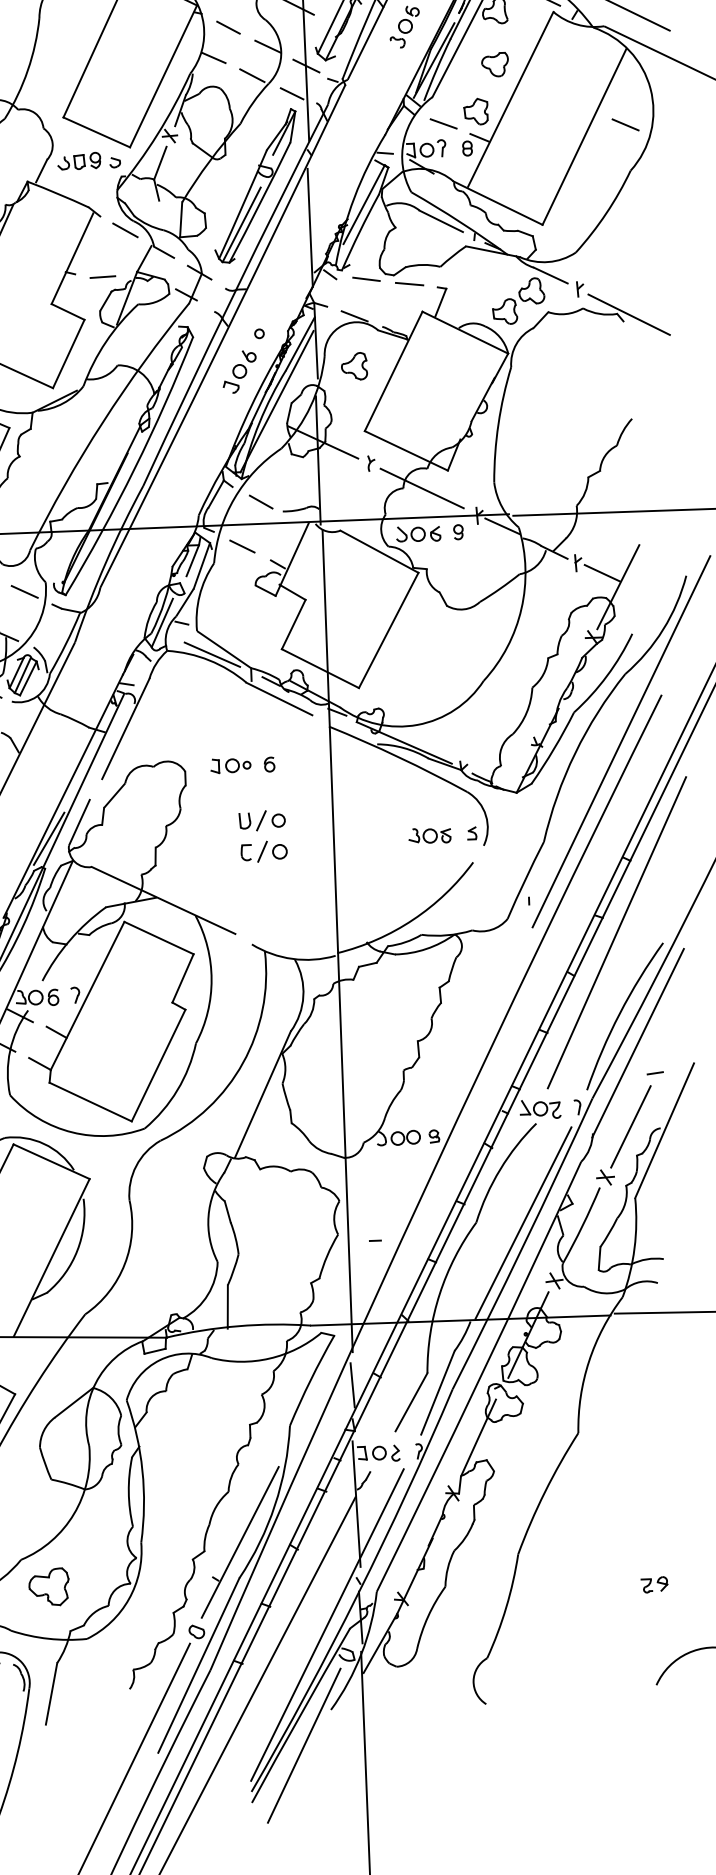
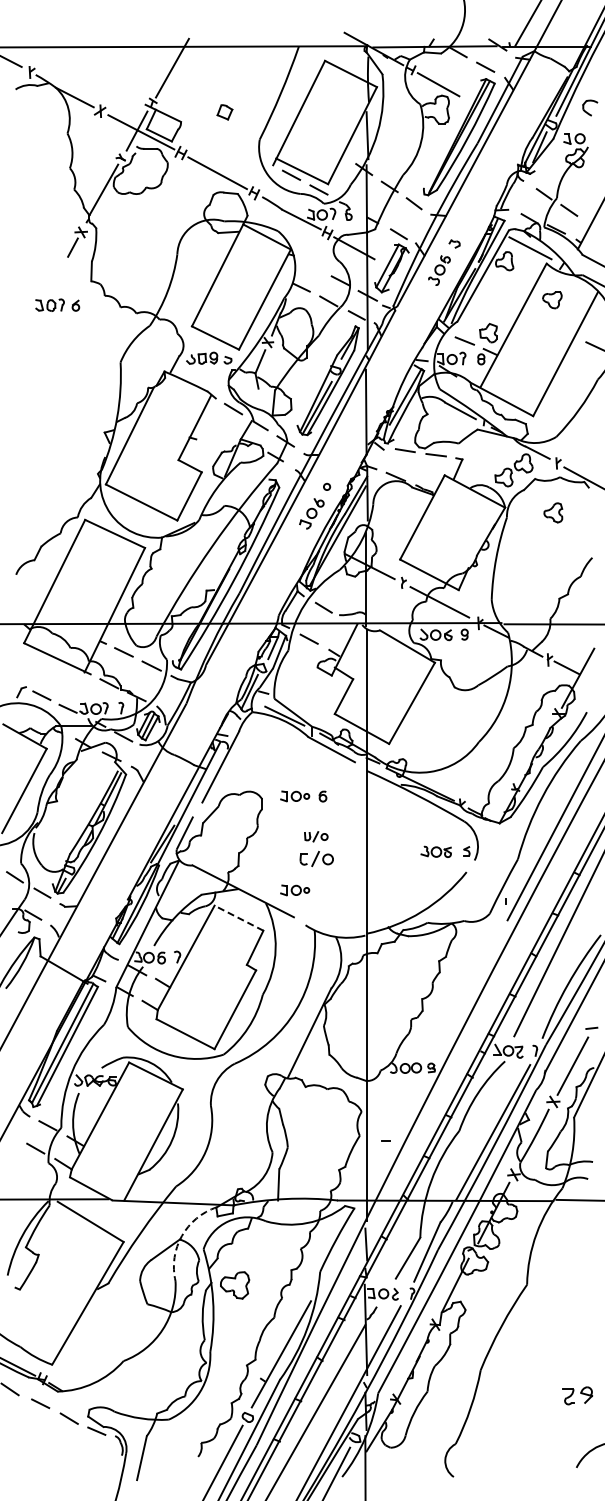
line: (227, 26) -> (312, 265), removed
part: (495, 65) -> (552, 300), moved
line: (102, 276) -> (215, 441), removed
part: (354, 365) -> (553, 512), moved
part: (262, 820) -> (316, 836), size x0.7
part: (236, 896) -> (295, 890), added
line: (158, 937) -> (238, 917), solid -> dashed
arc: (95, 1383) -> (181, 1236), solid -> dashed
part: (655, 1584) -> (578, 1395), size x1.6
part: (49, 1587) -> (235, 1285), moved

